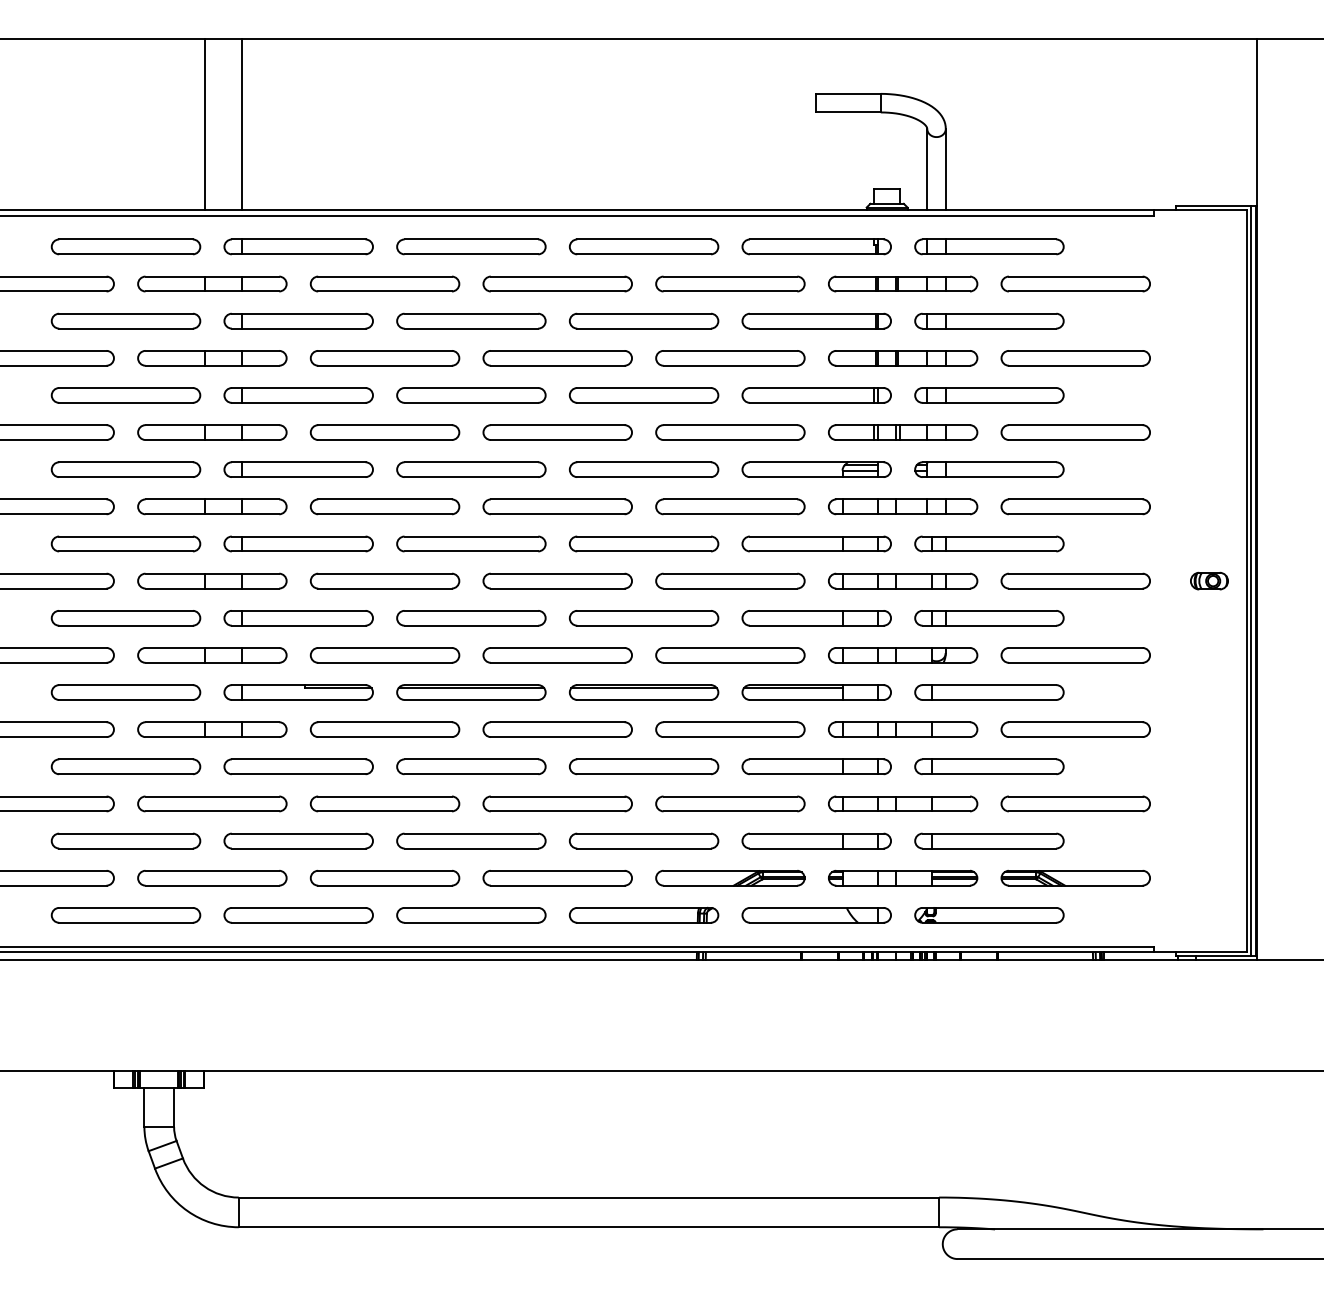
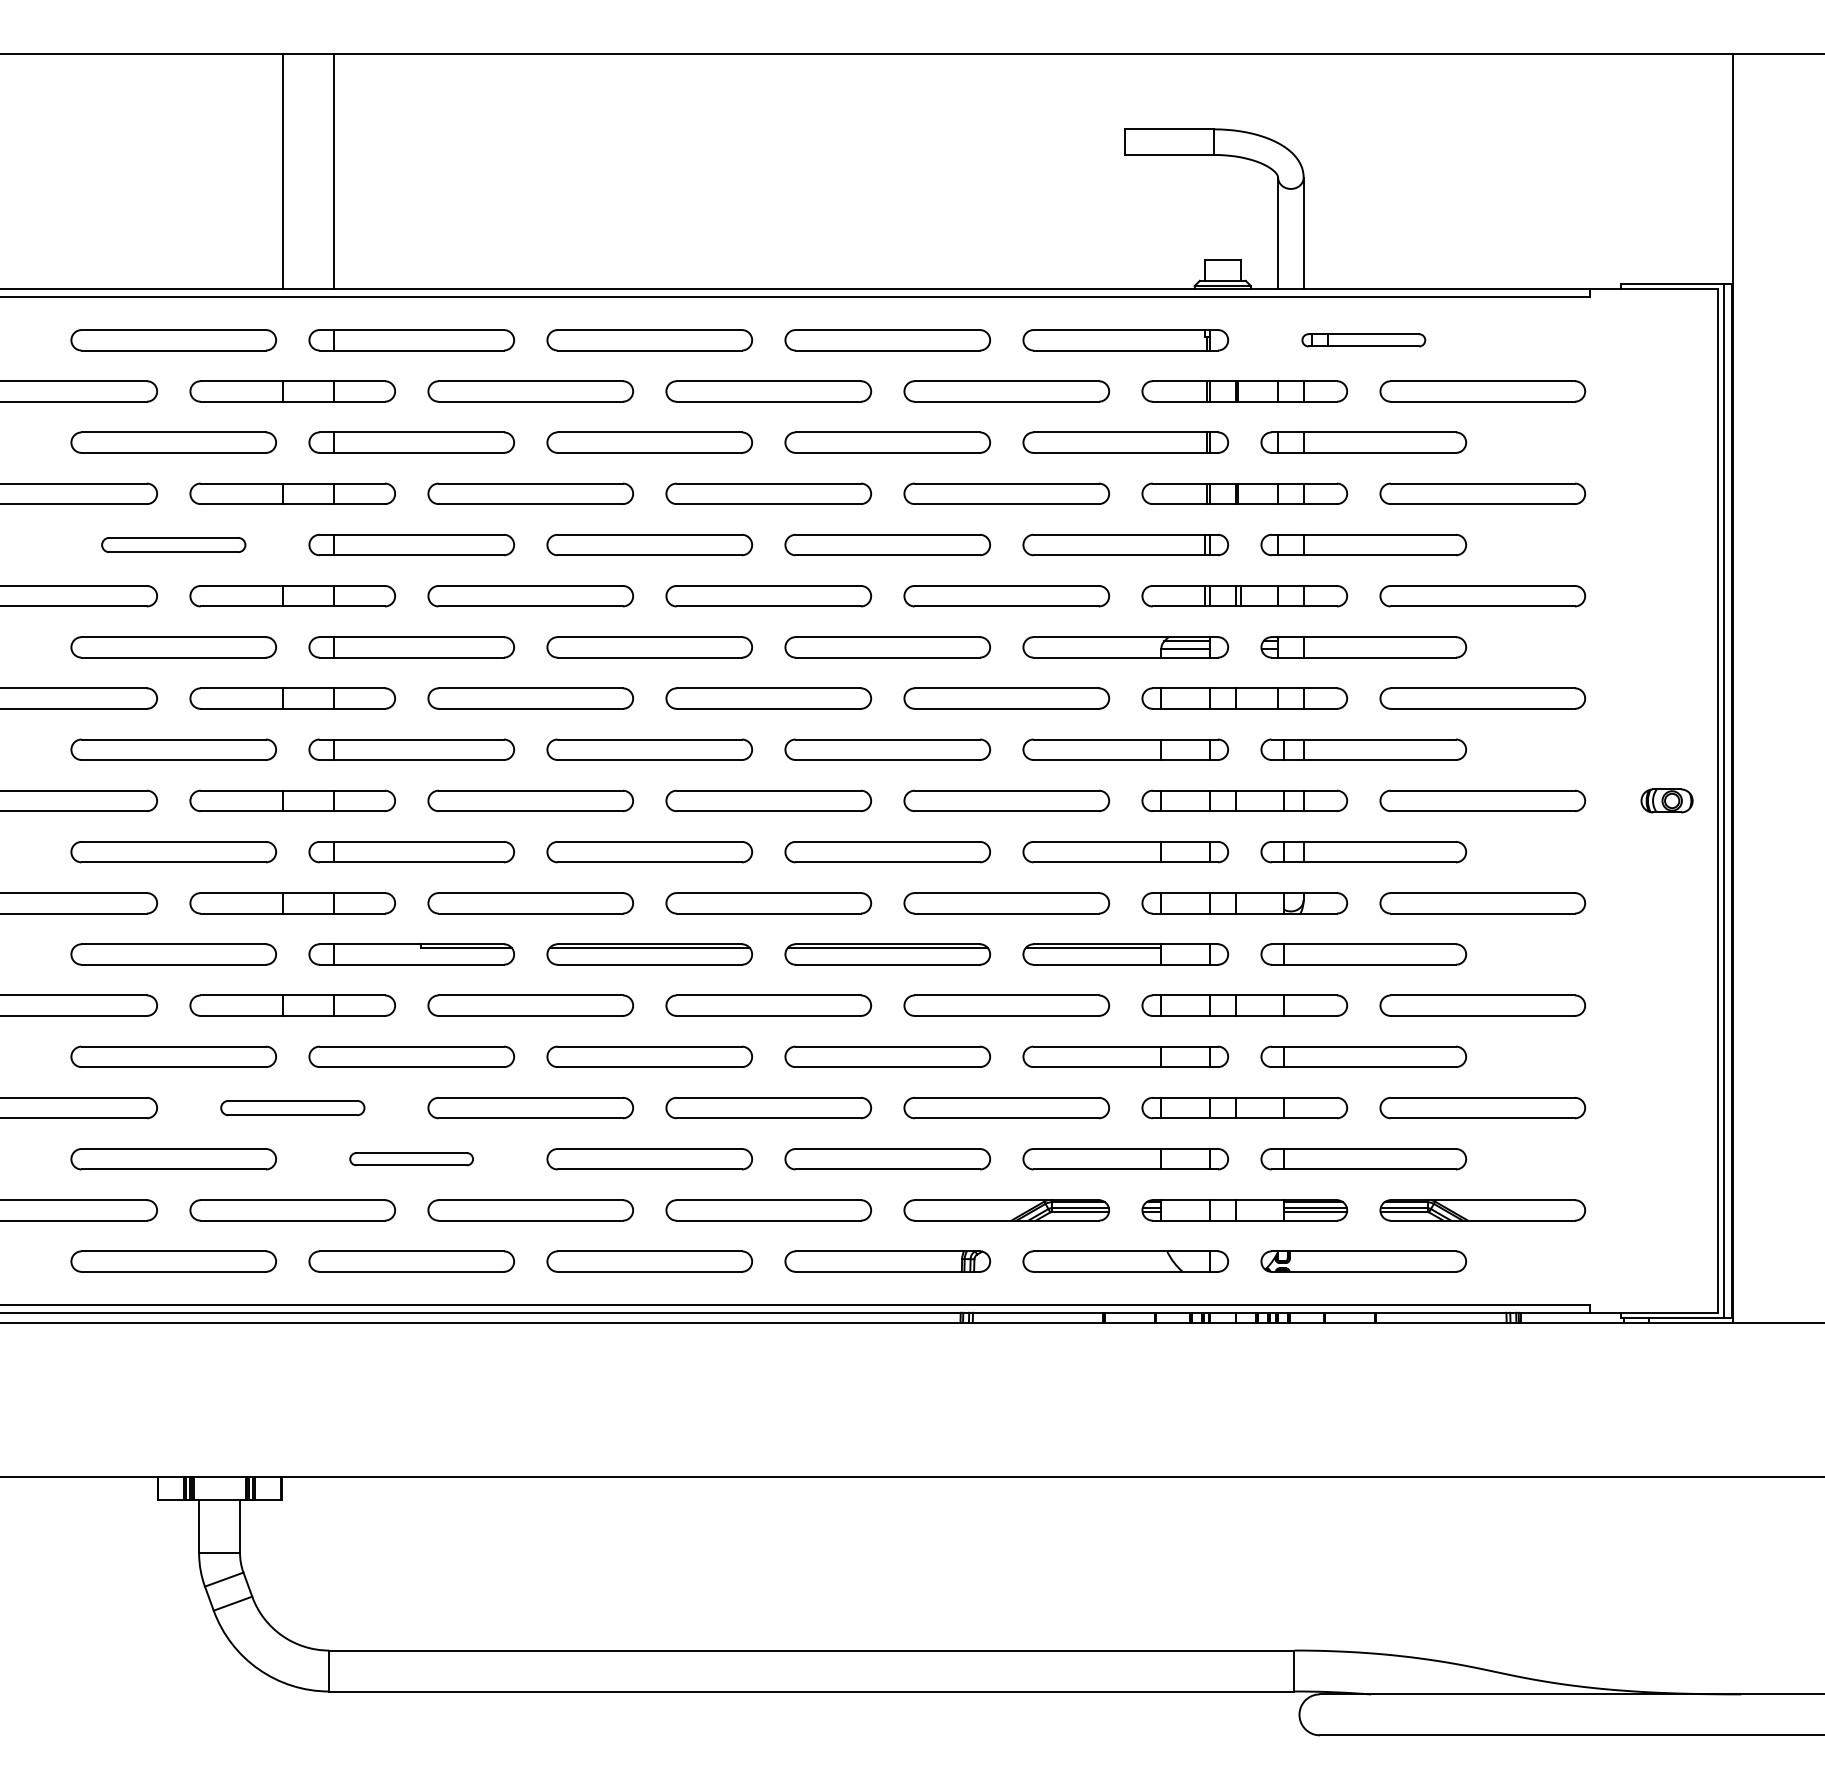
part: (989, 246) -> (1363, 339), size x0.6
part: (125, 395) -> (173, 545), size x0.7
part: (212, 803) -> (292, 1107), size x0.7
part: (298, 840) -> (411, 1158), size x0.6

